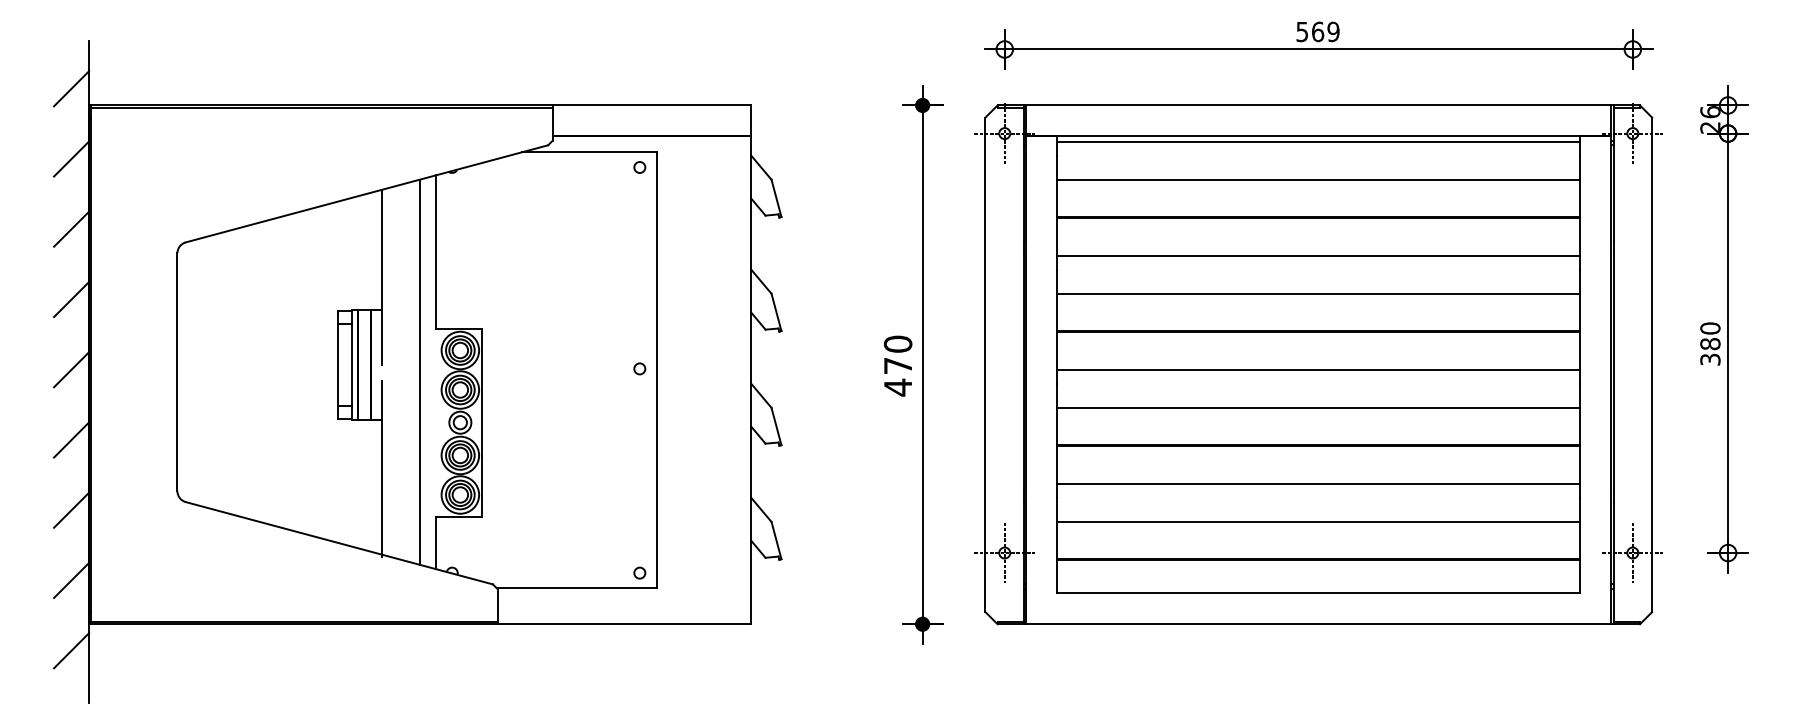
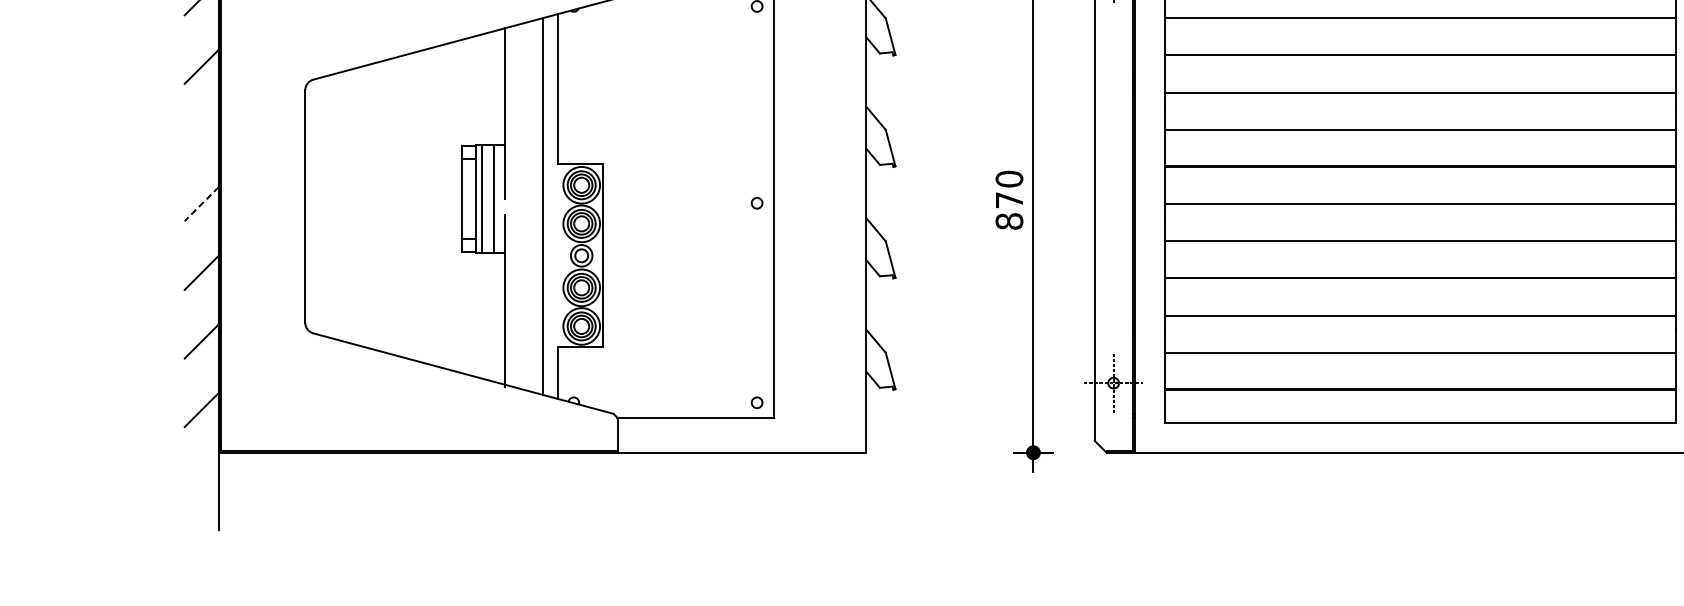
line: (71, 299) -> (201, 135), removed
line: (71, 369) -> (201, 203), solid -> dashed
text: (897, 387) -> (1008, 221), 470 -> 870
line: (71, 650) -> (201, 478), removed

